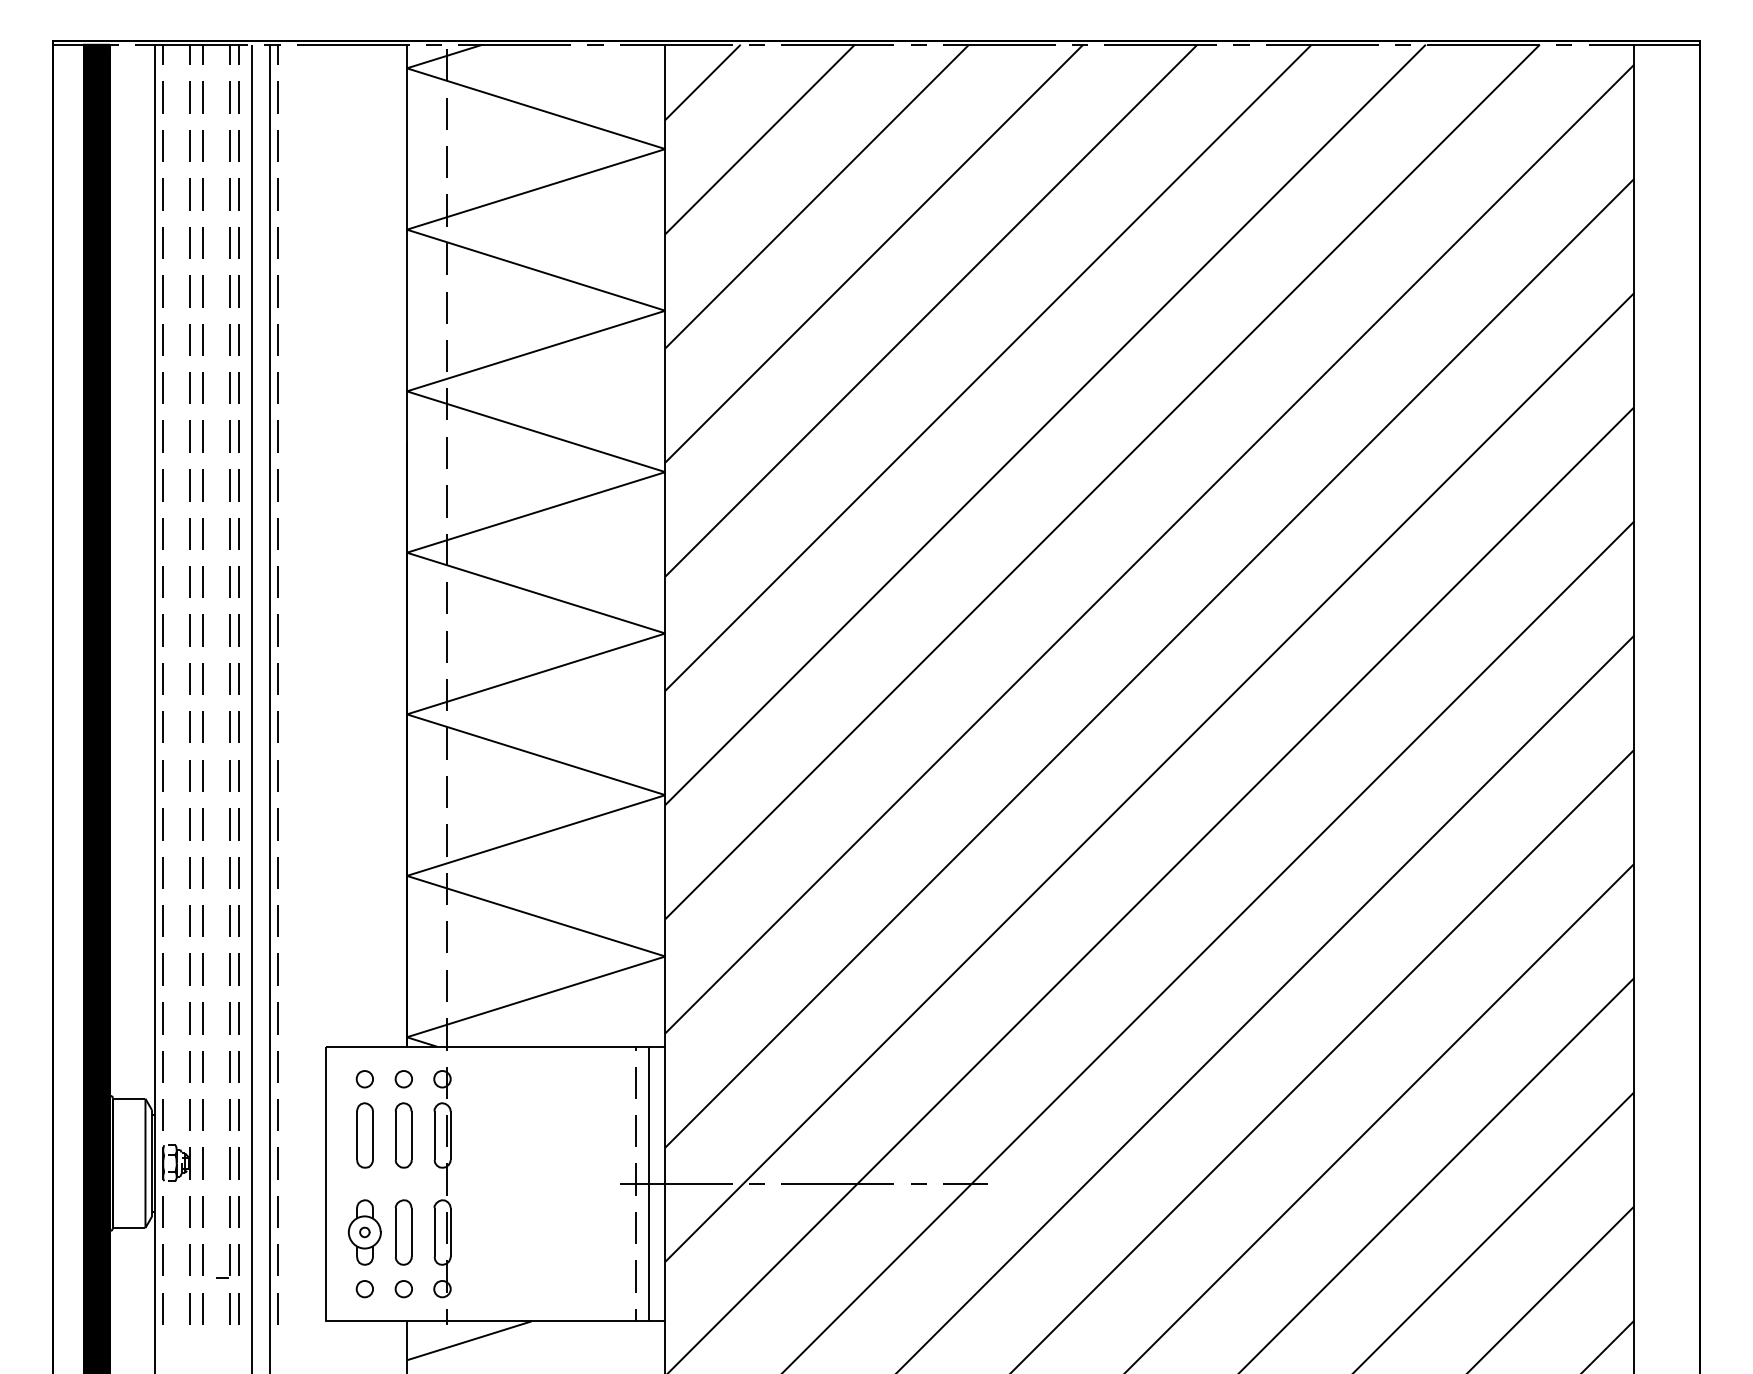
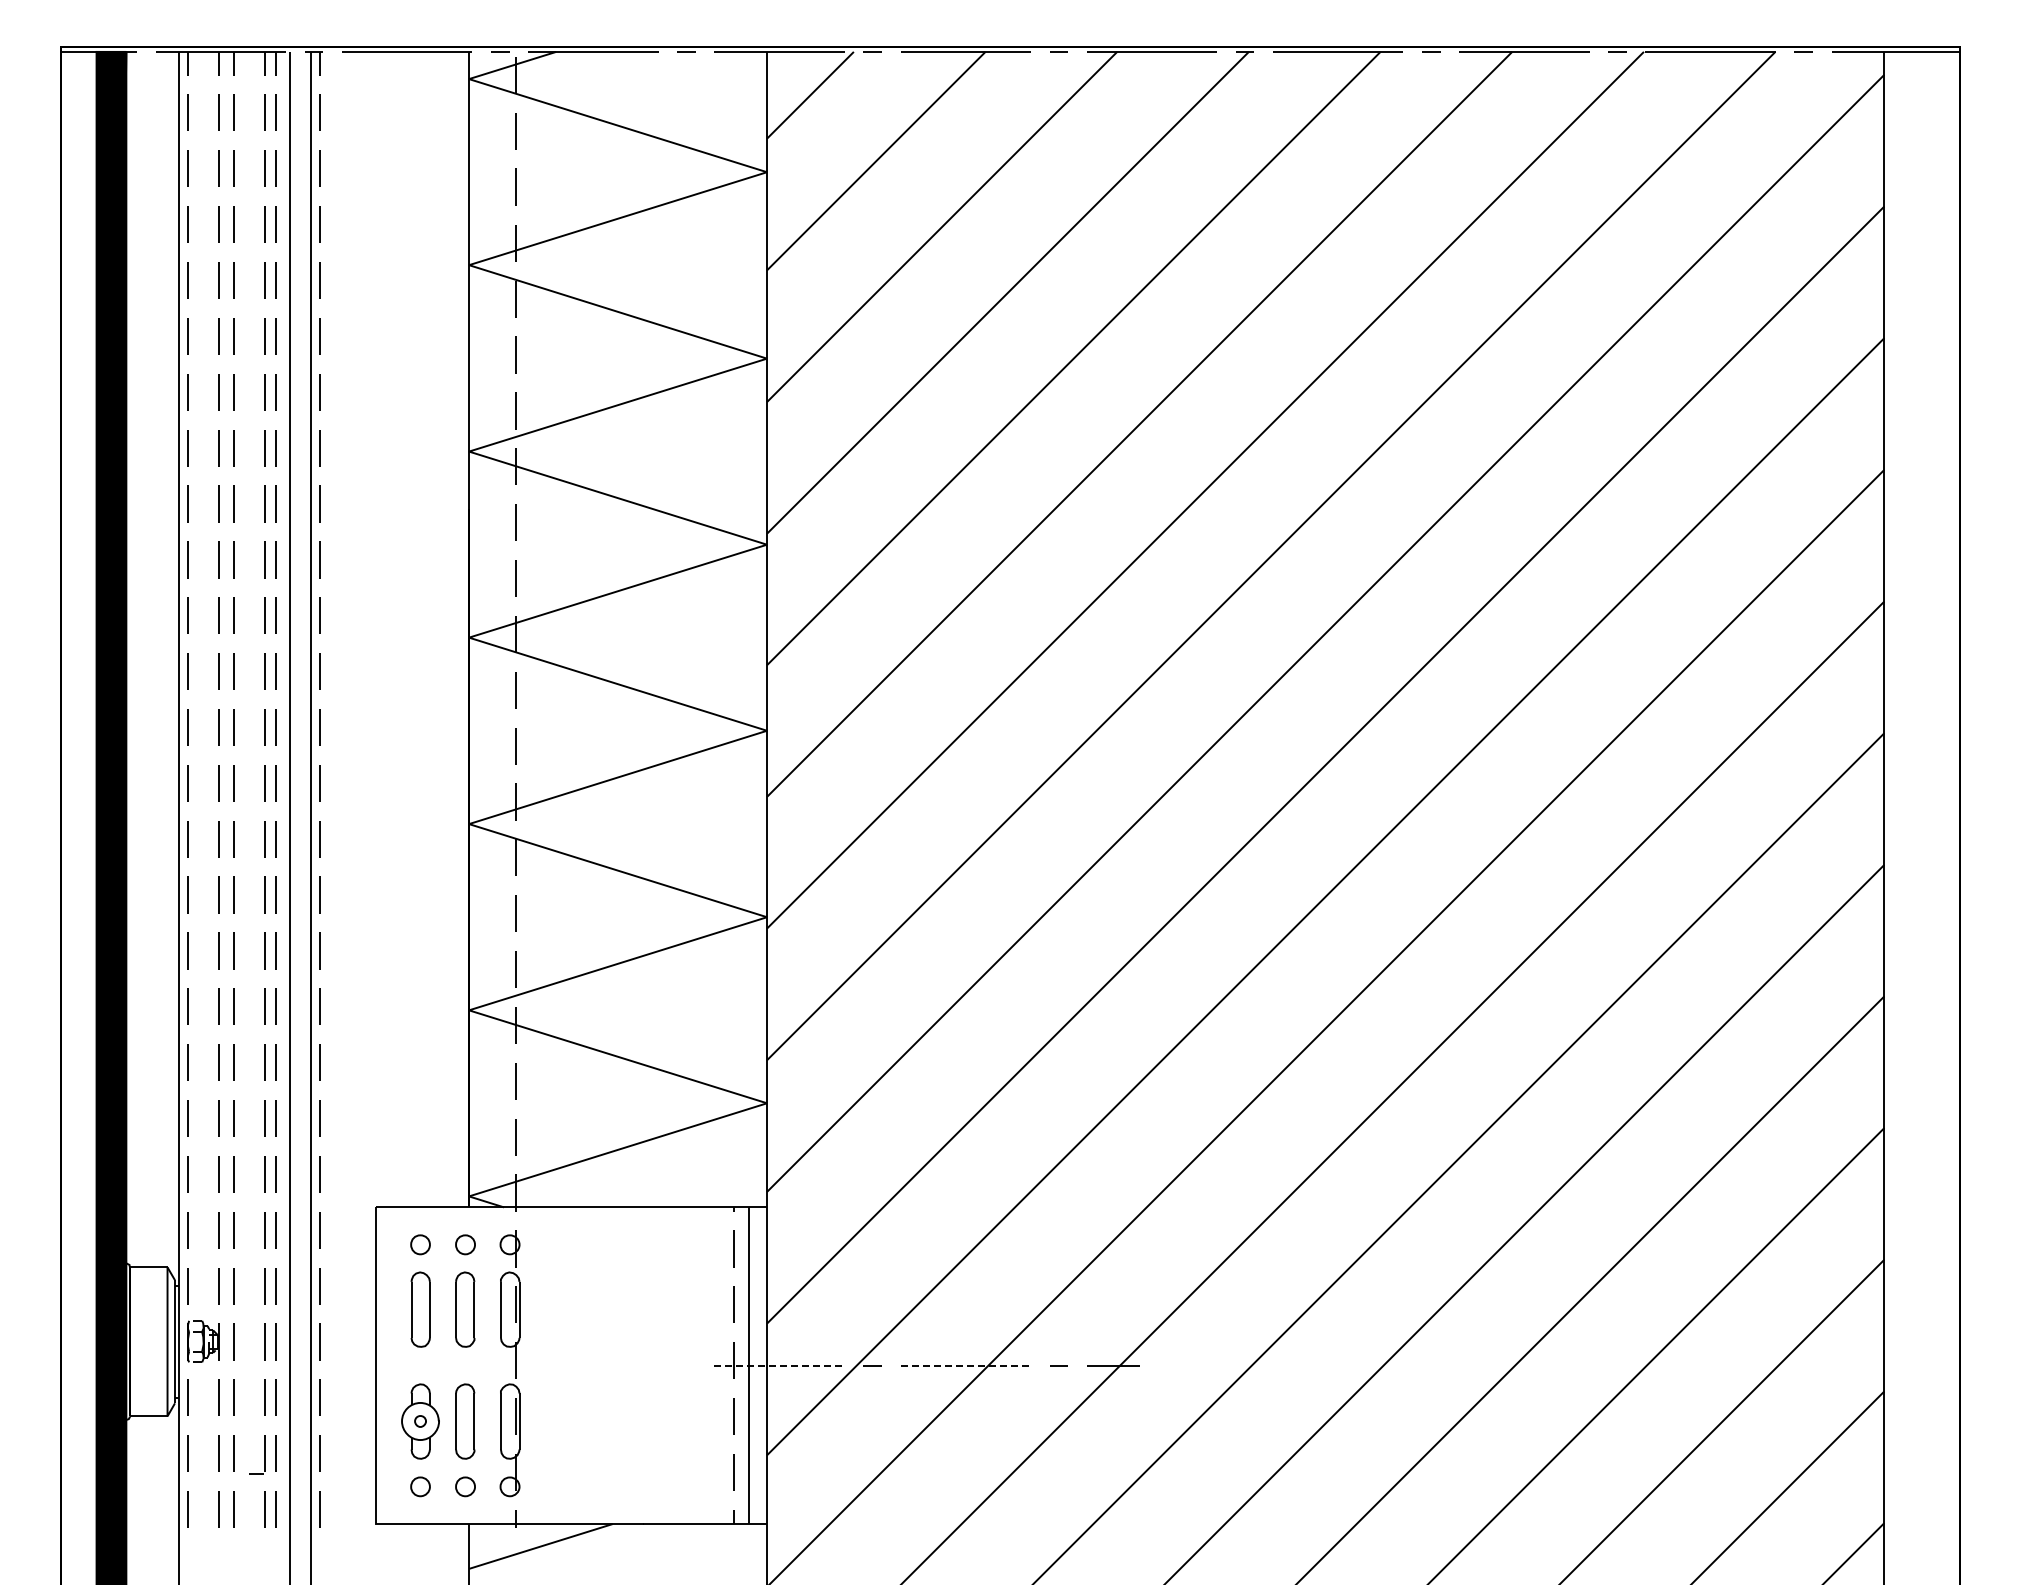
line: (676, 1183) -> (779, 1365), solid -> dashed
line: (838, 1183) -> (966, 1365), solid -> dashed

